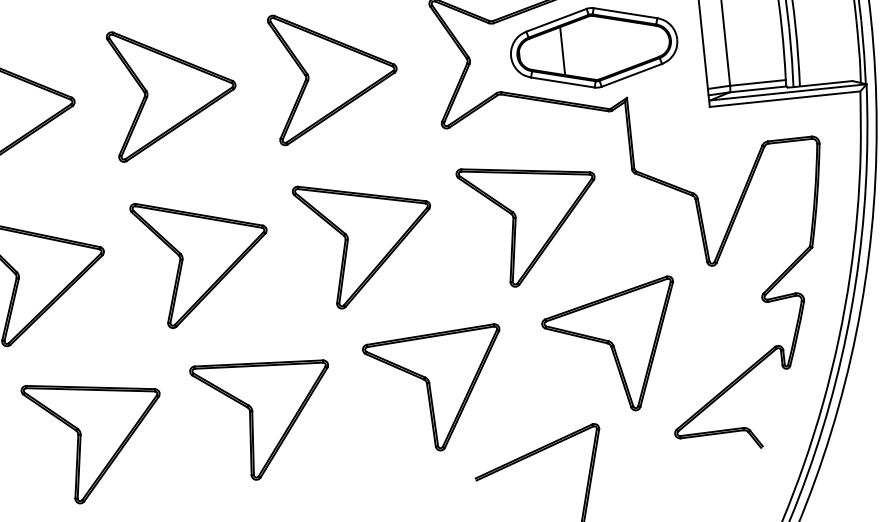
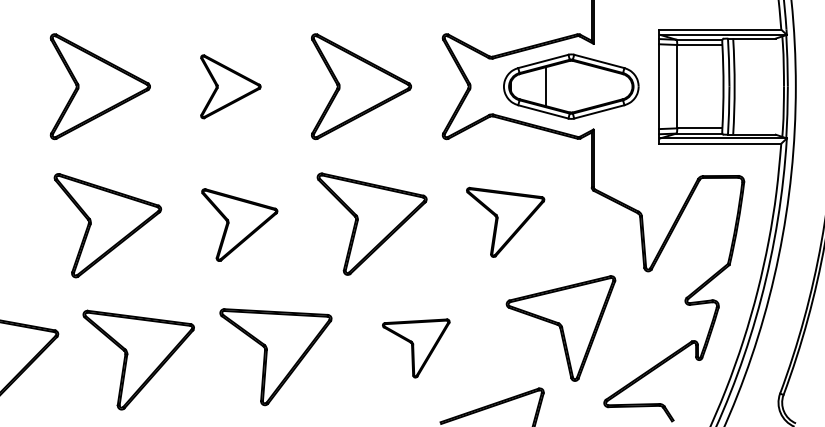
part: (173, 91) -> (230, 86), size x0.6
part: (530, 223) -> (505, 222), size x0.7
part: (202, 260) -> (239, 224), size x0.7
part: (435, 390) -> (415, 348), size x0.6

